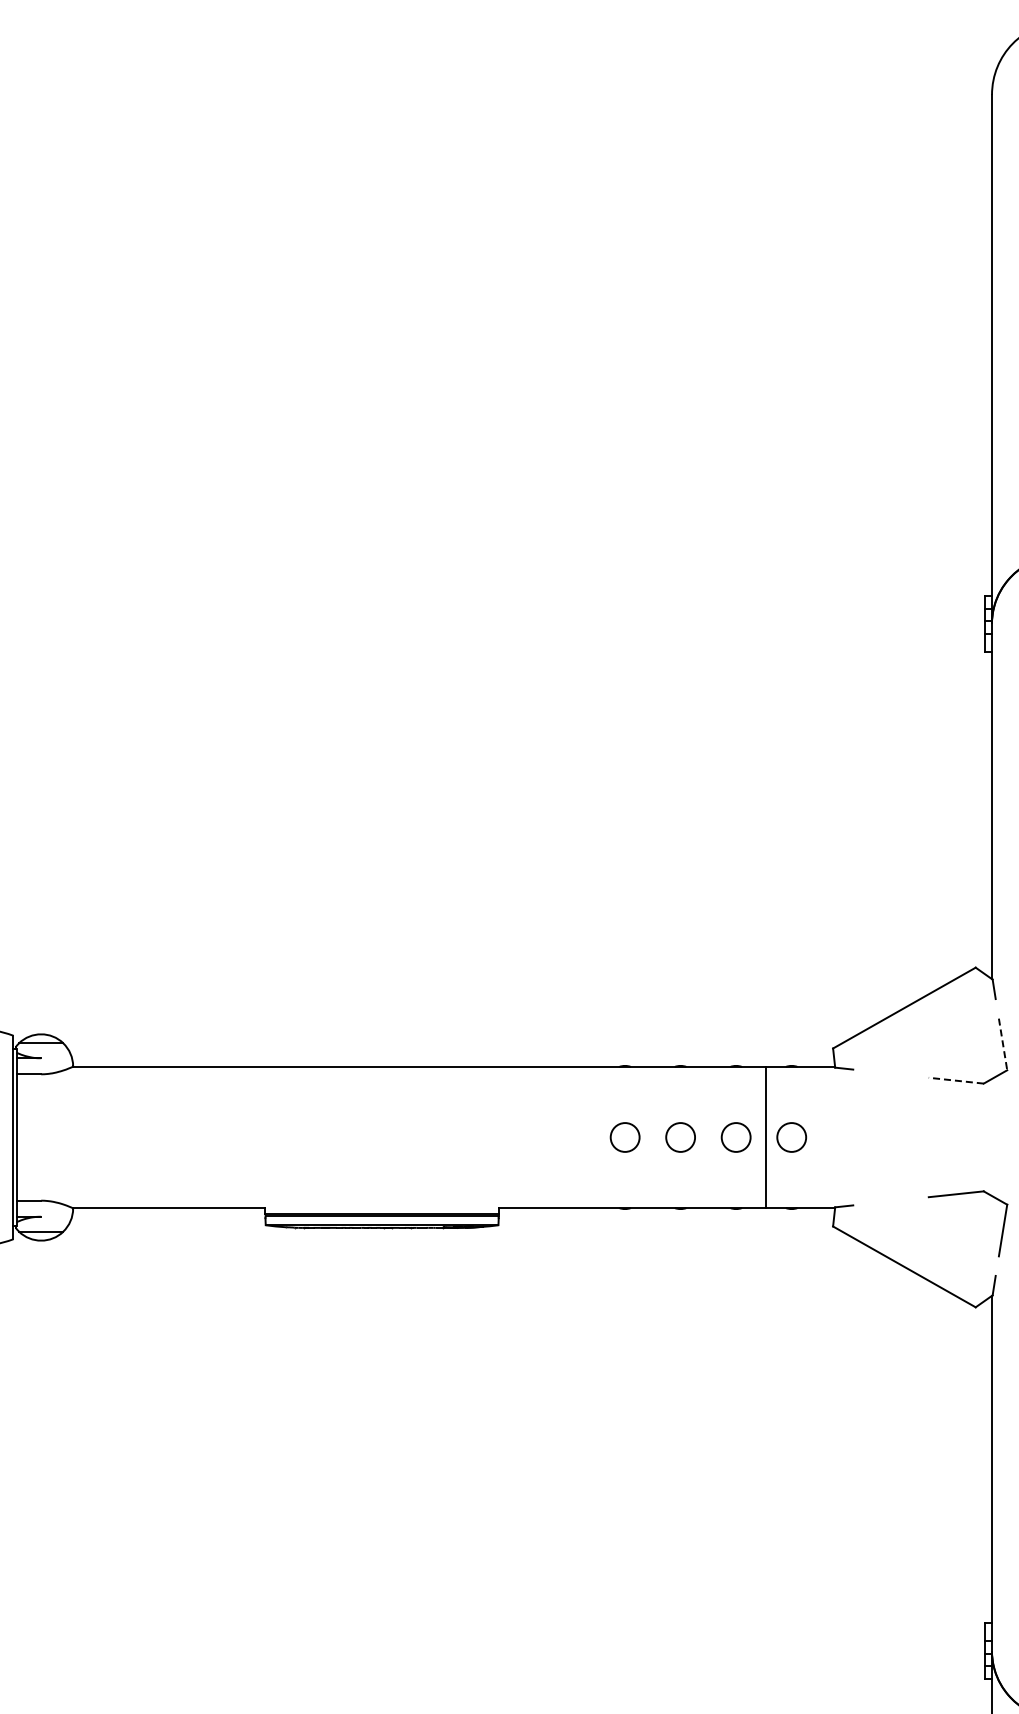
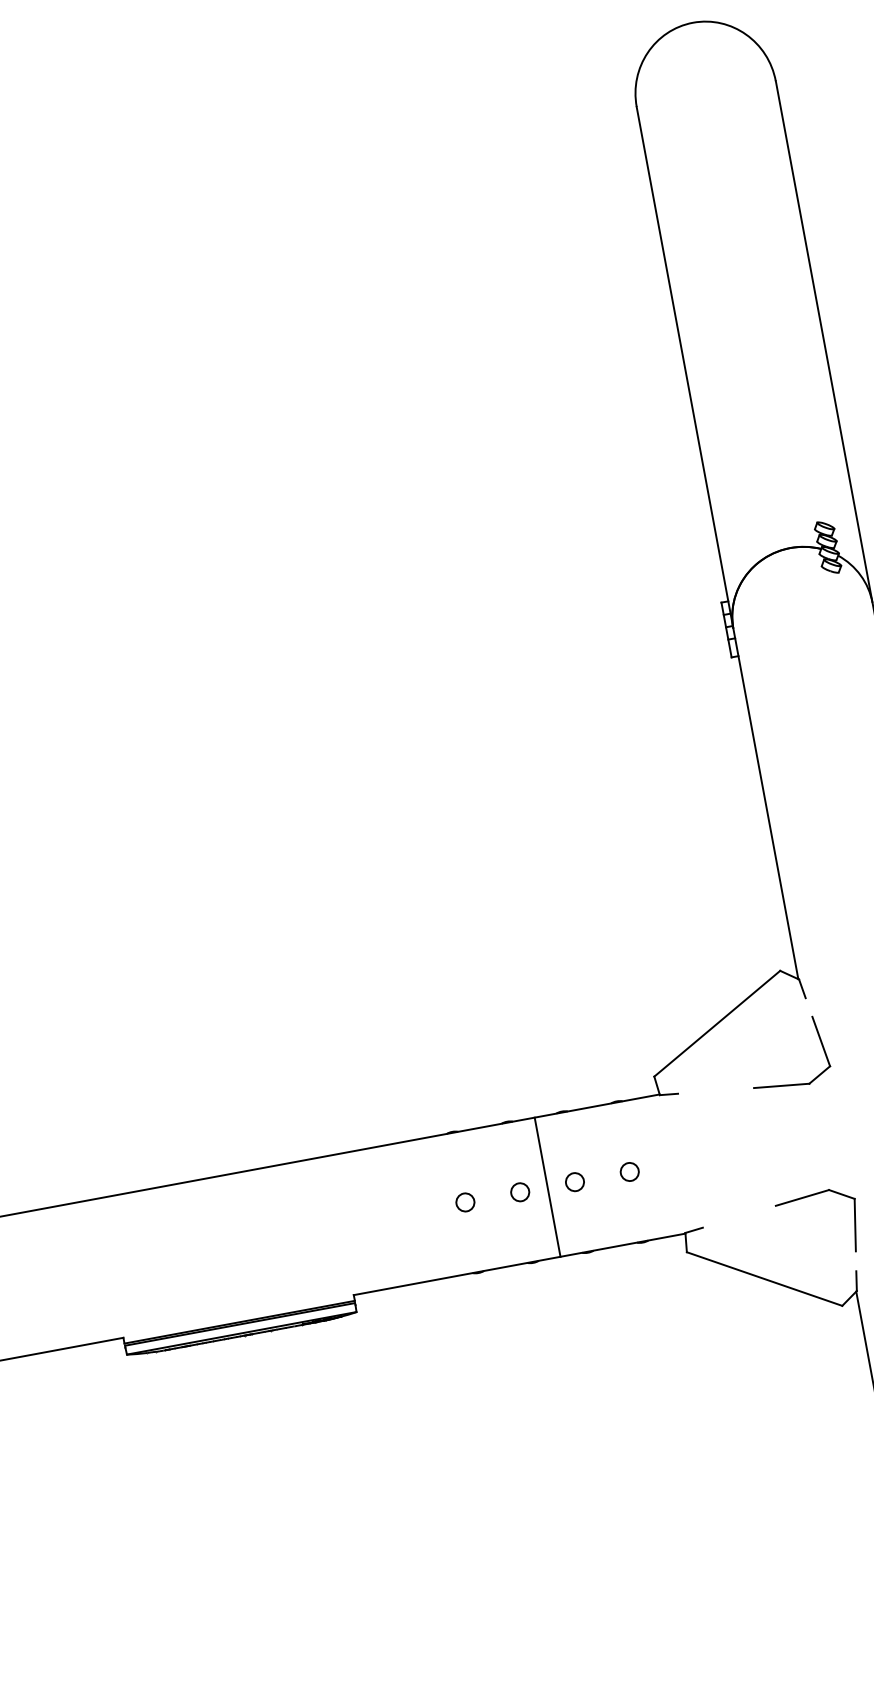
line: (1003, 1044) -> (821, 1041), dashed -> solid
line: (956, 1080) -> (781, 1085), dashed -> solid
circle: (624, 1137) -> (464, 1202), size x0.62
circle: (680, 1137) -> (520, 1192), size x0.62
circle: (736, 1137) -> (575, 1182), size x0.62
line: (766, 1137) -> (547, 1187), moved
circle: (791, 1137) -> (629, 1172), size x0.62

